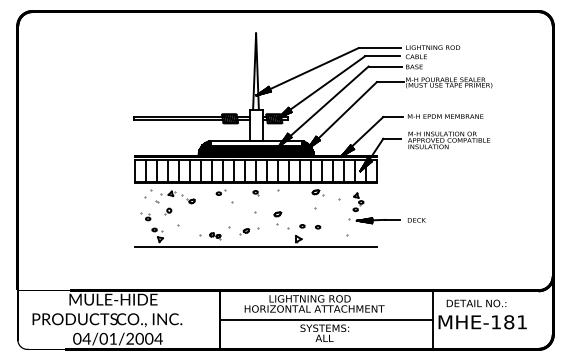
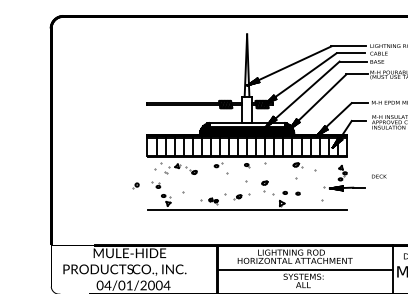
part: (358, 201) -> (342, 172), moved
part: (168, 211) -> (136, 185), moved
text: (416, 220) -> (378, 176), moved

